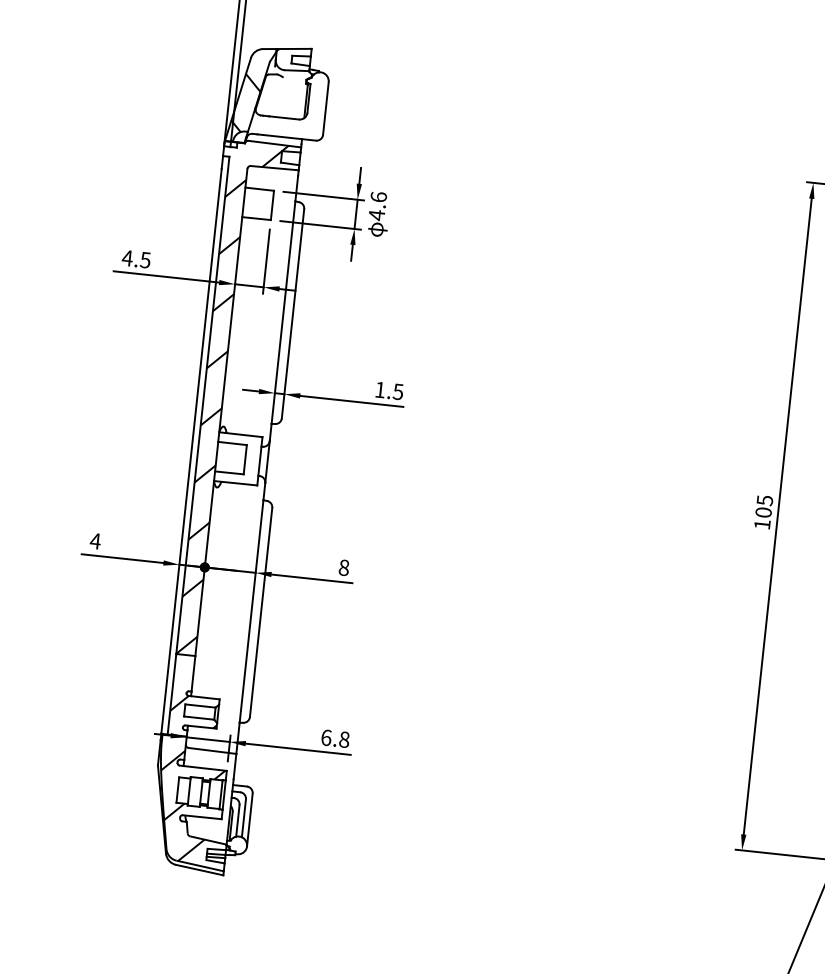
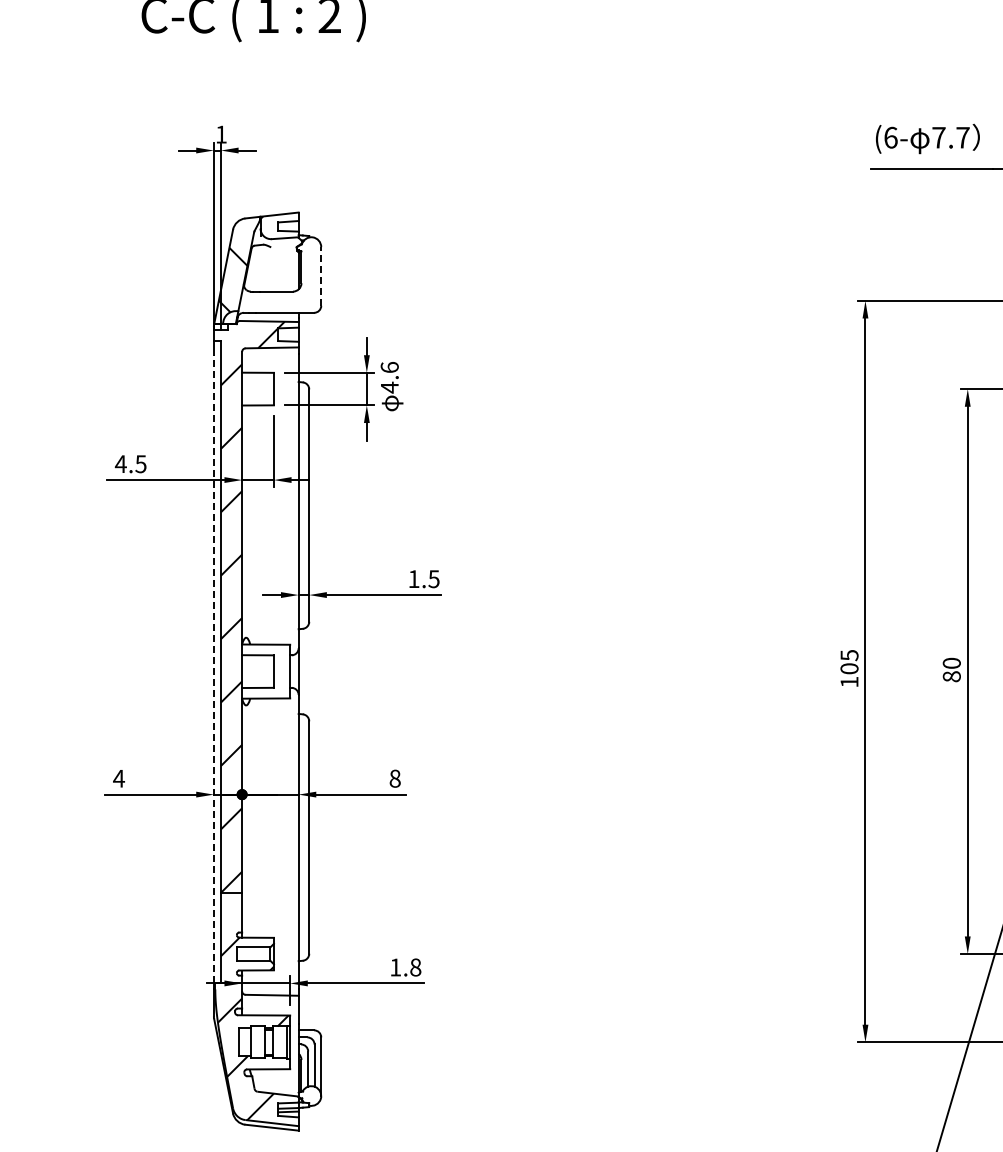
line: (326, 107) -> (321, 275), solid -> dashed
line: (191, 451) -> (213, 668), solid -> dashed
text: (326, 737) -> (395, 967), 6.8 -> 1.8

